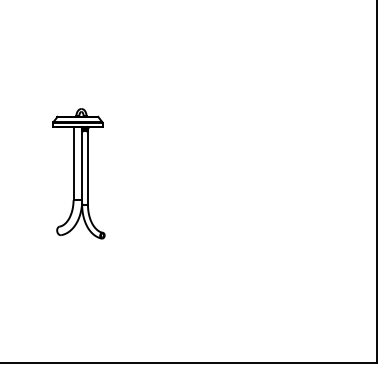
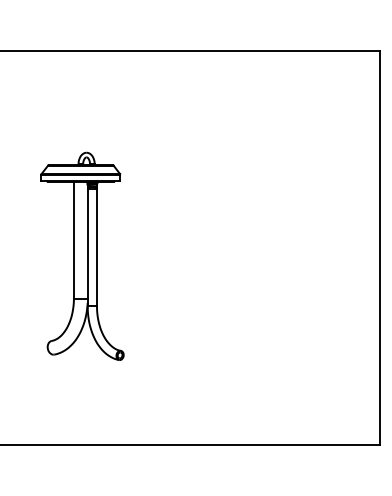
part: (78, 173) -> (82, 255), size x1.6

